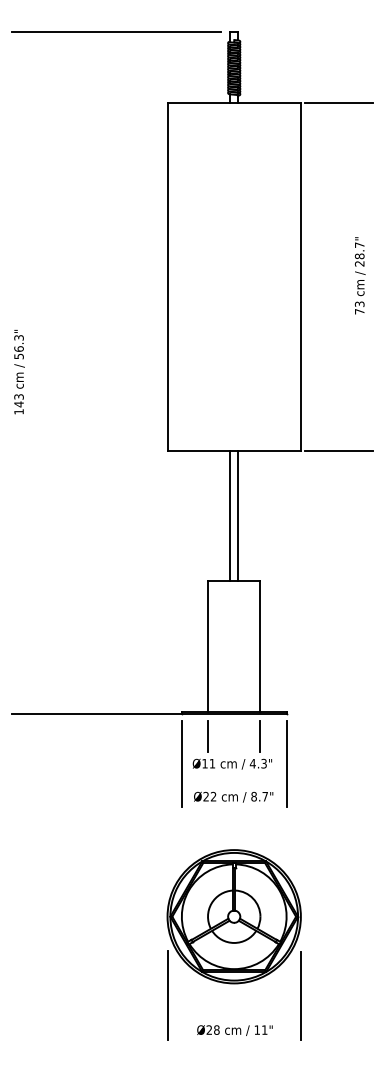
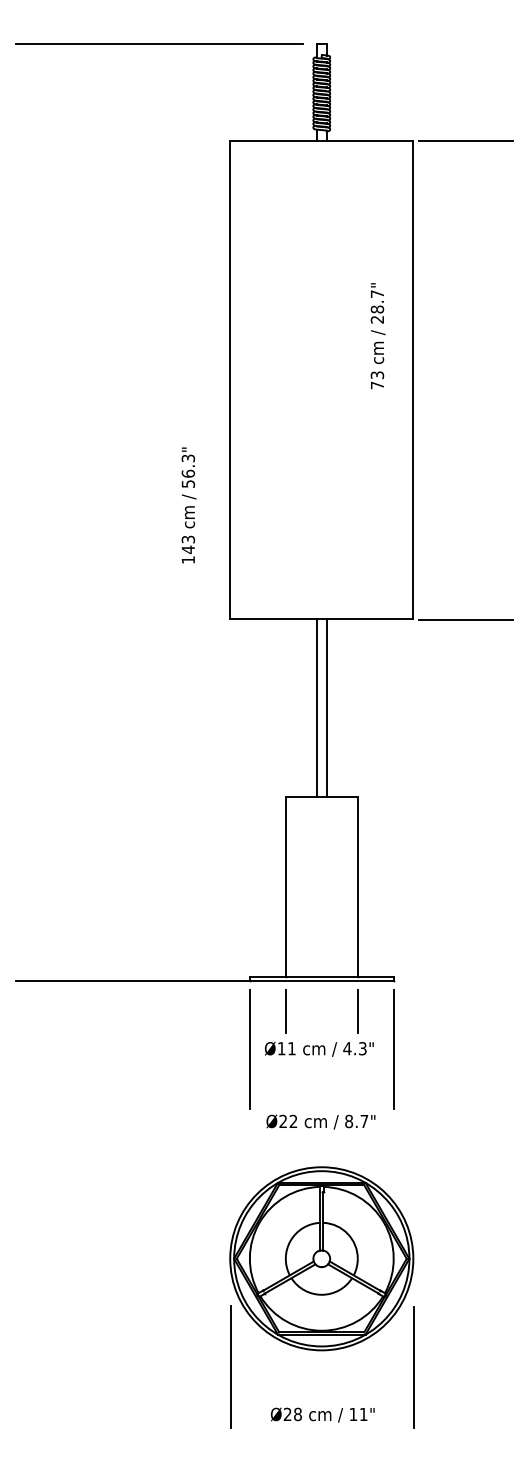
text: (359, 275) -> (377, 335), moved
text: (19, 372) -> (188, 506), moved
text: (233, 796) -> (320, 1121), moved

